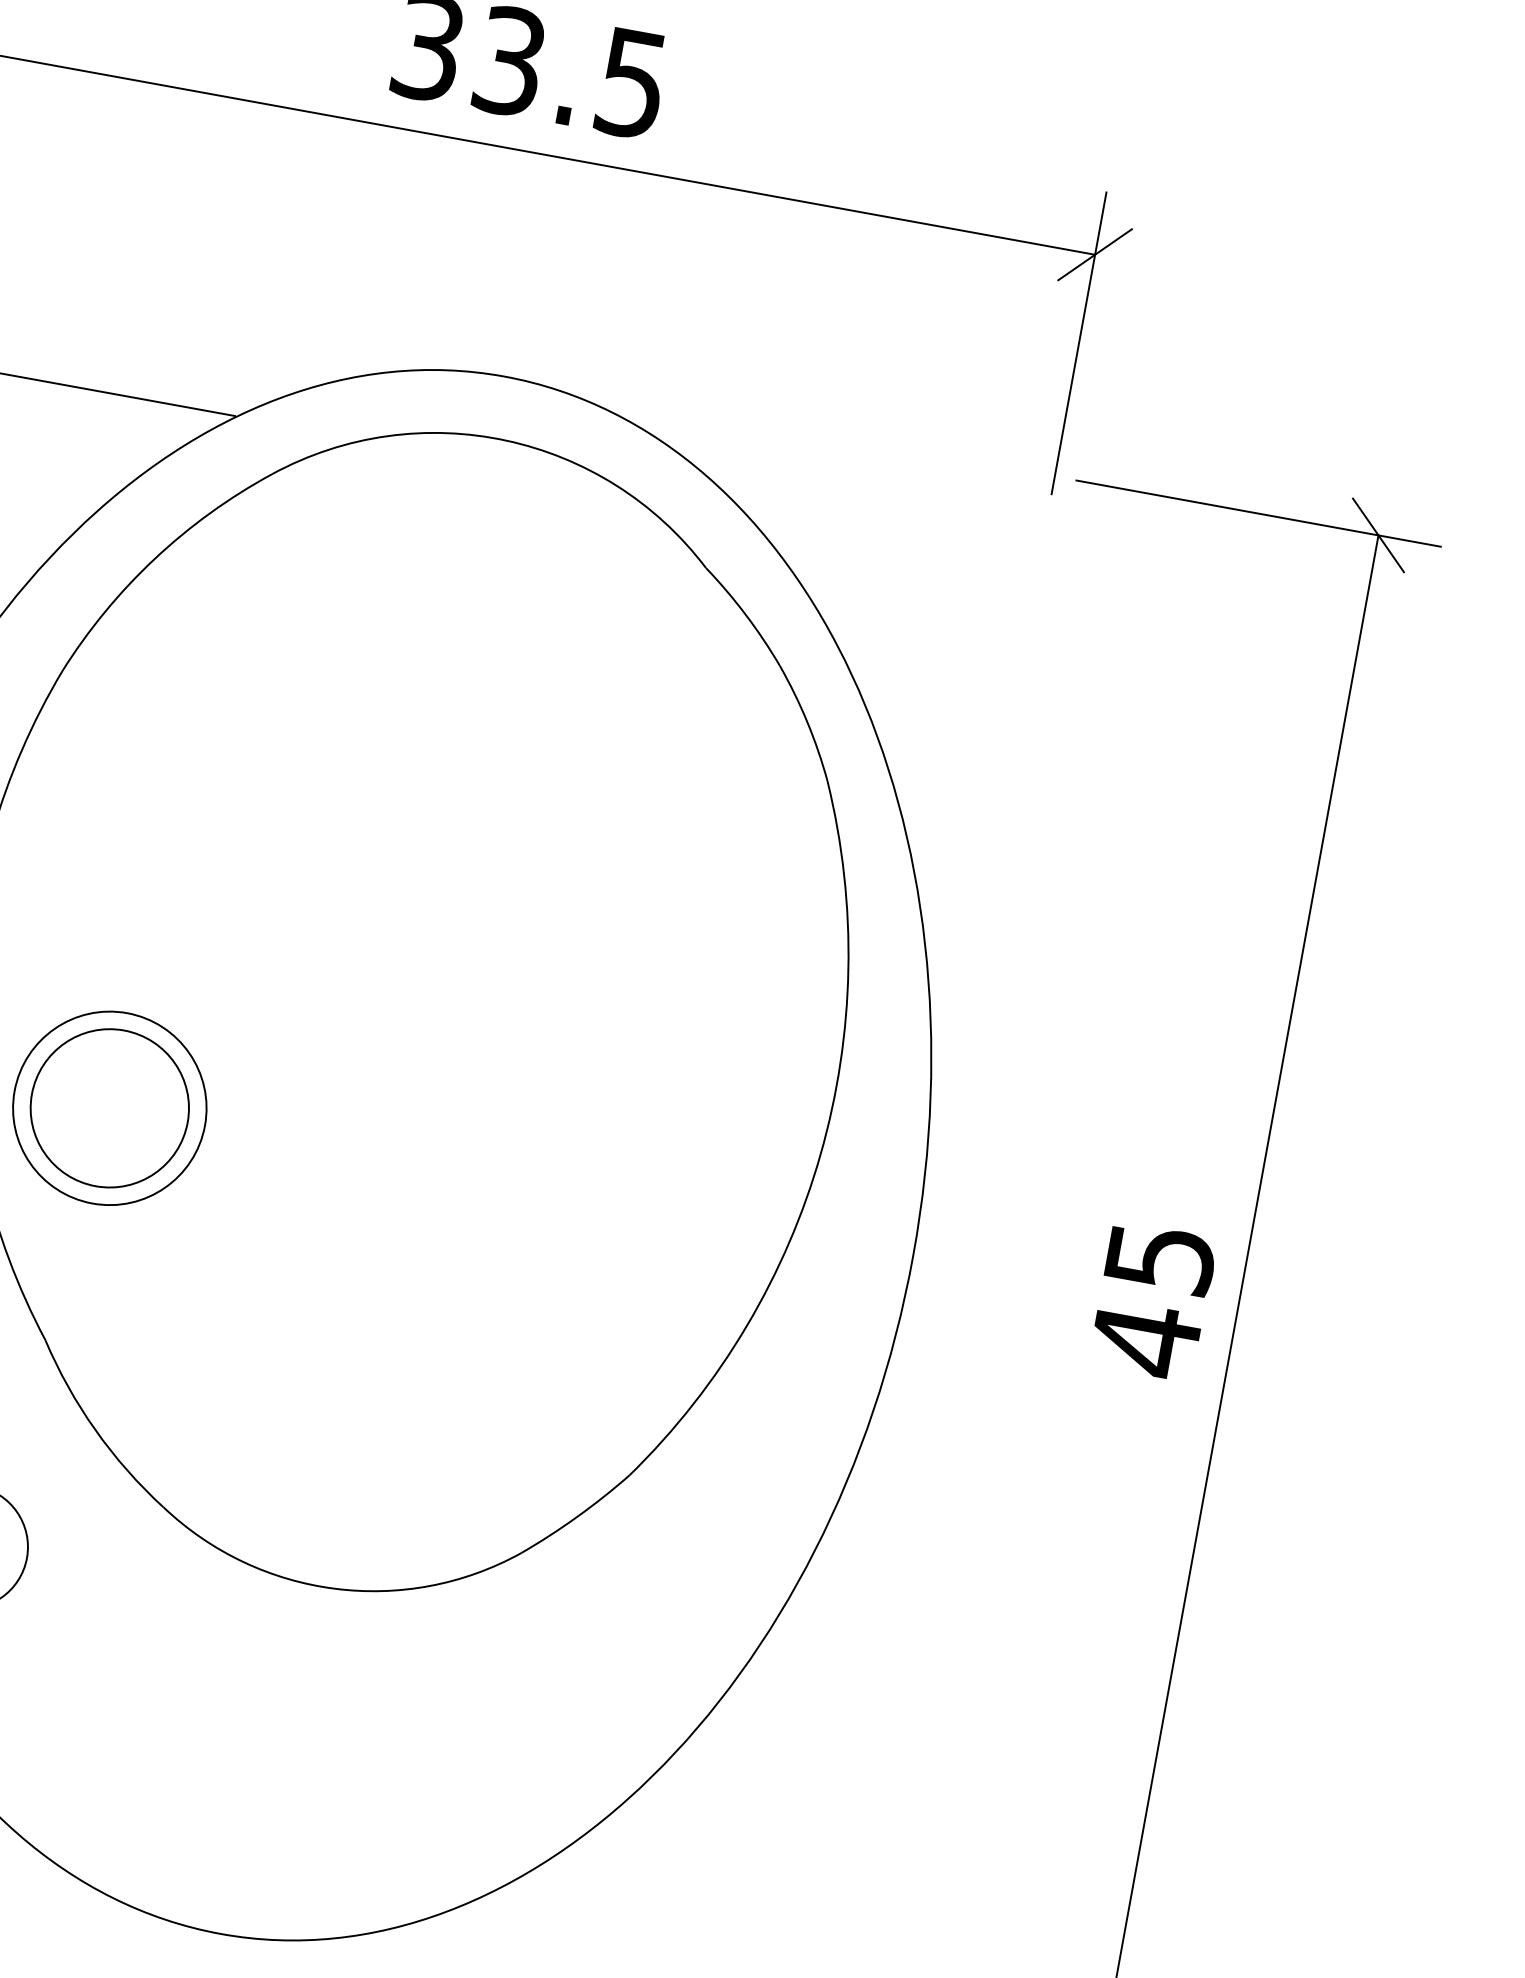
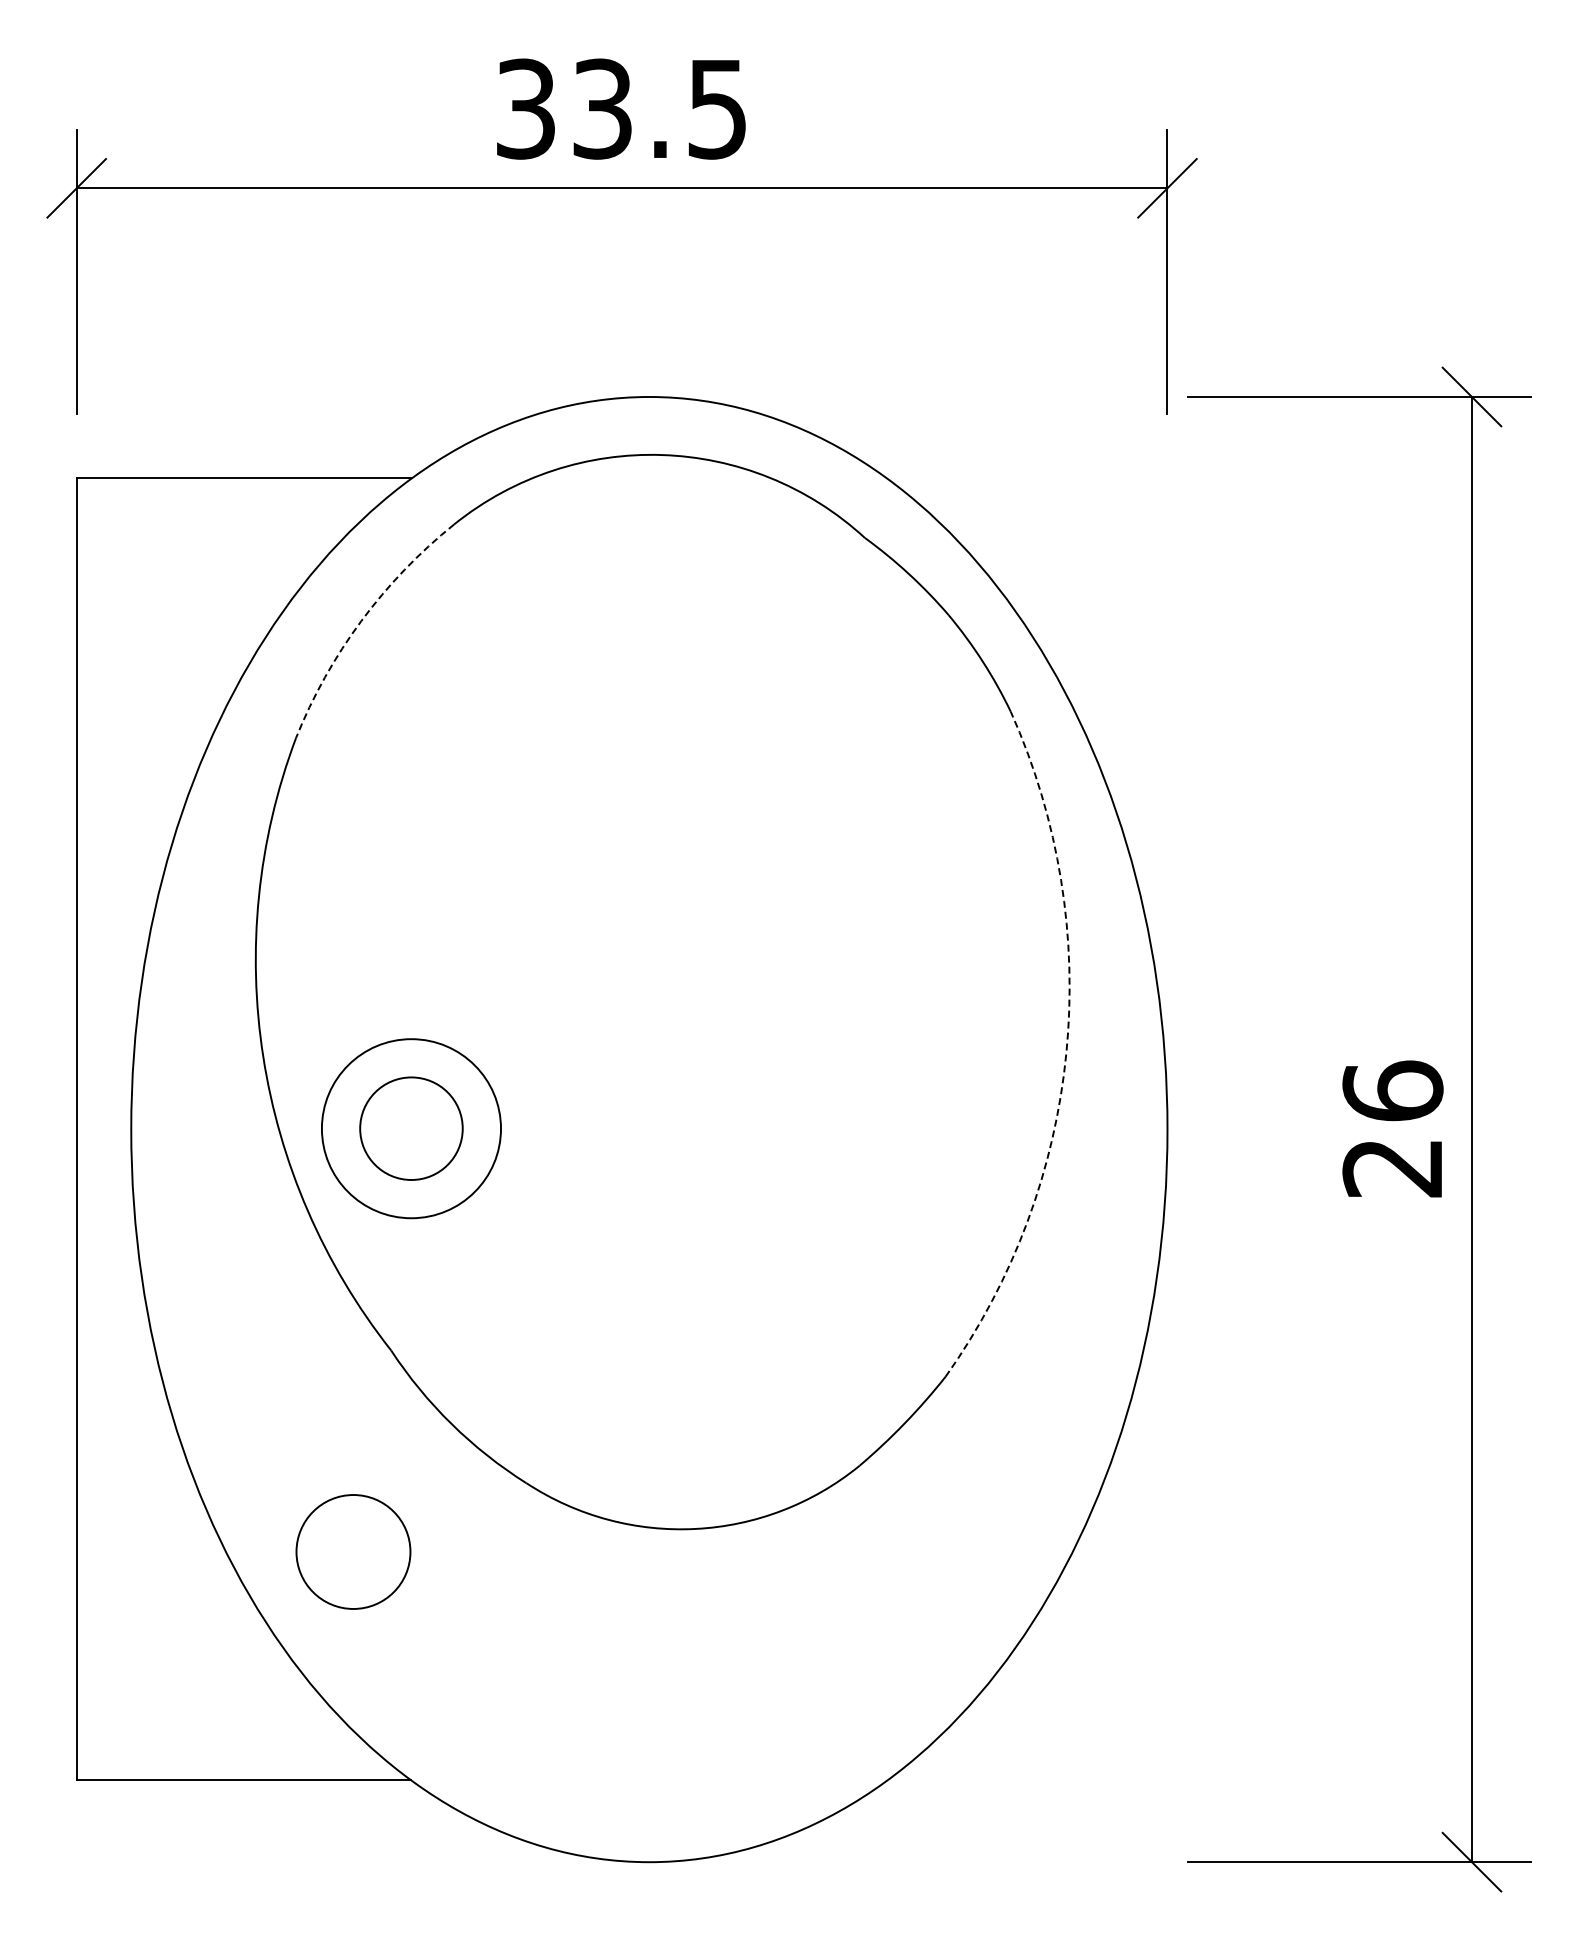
arc: (154, 559) -> (361, 621), solid -> dashed
circle: (109, 1108) -> (411, 1128), size x0.7
arc: (820, 1153) -> (1066, 1052), solid -> dashed
text: (1152, 1299) -> (1392, 1130), 45 -> 26

